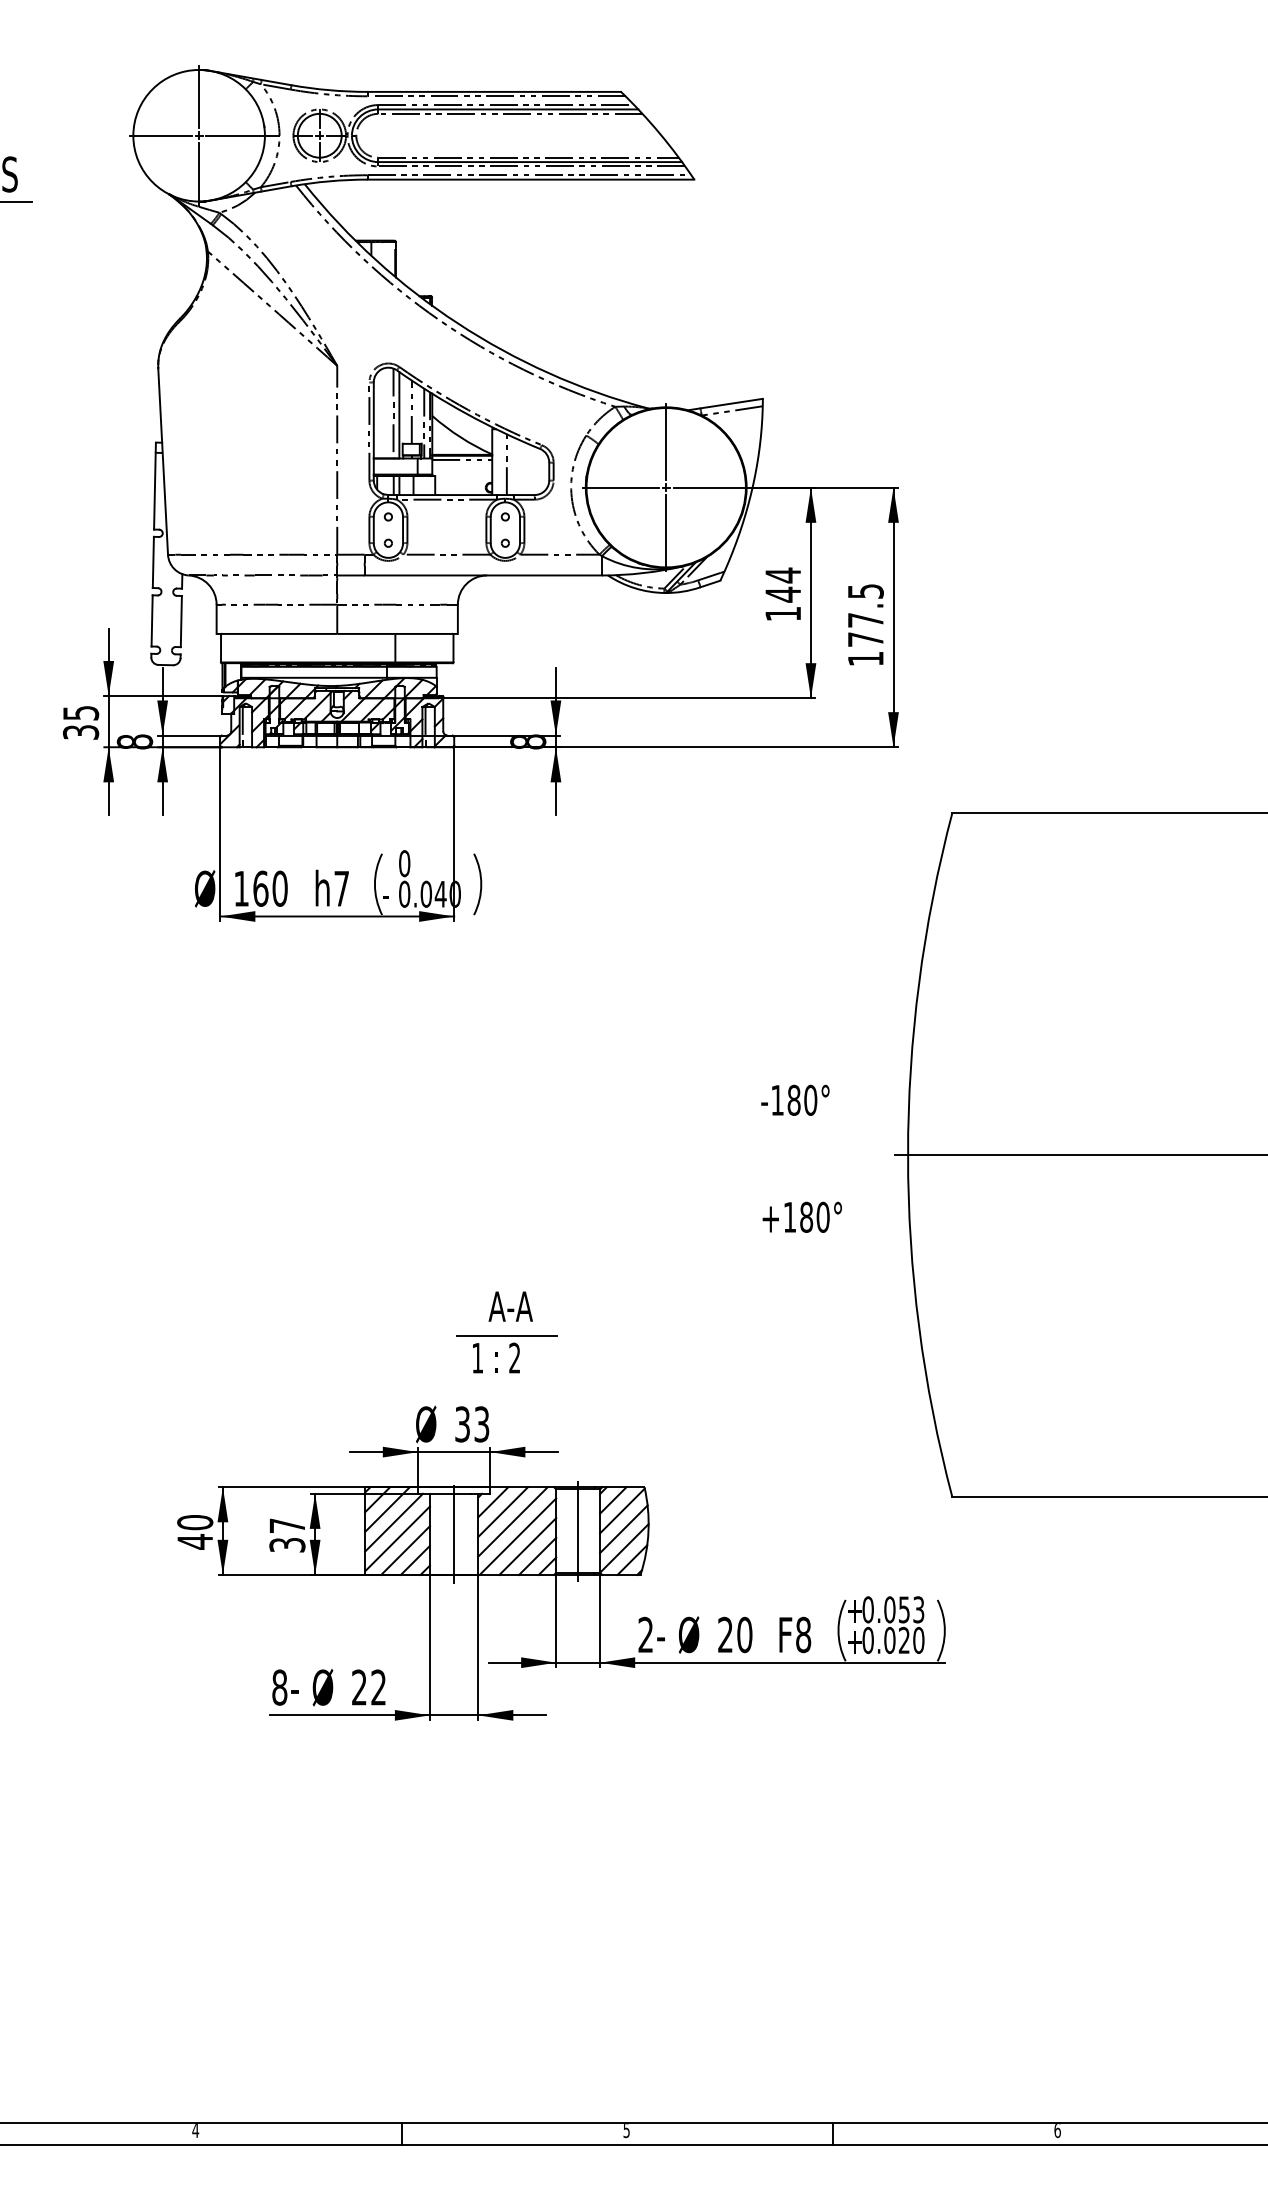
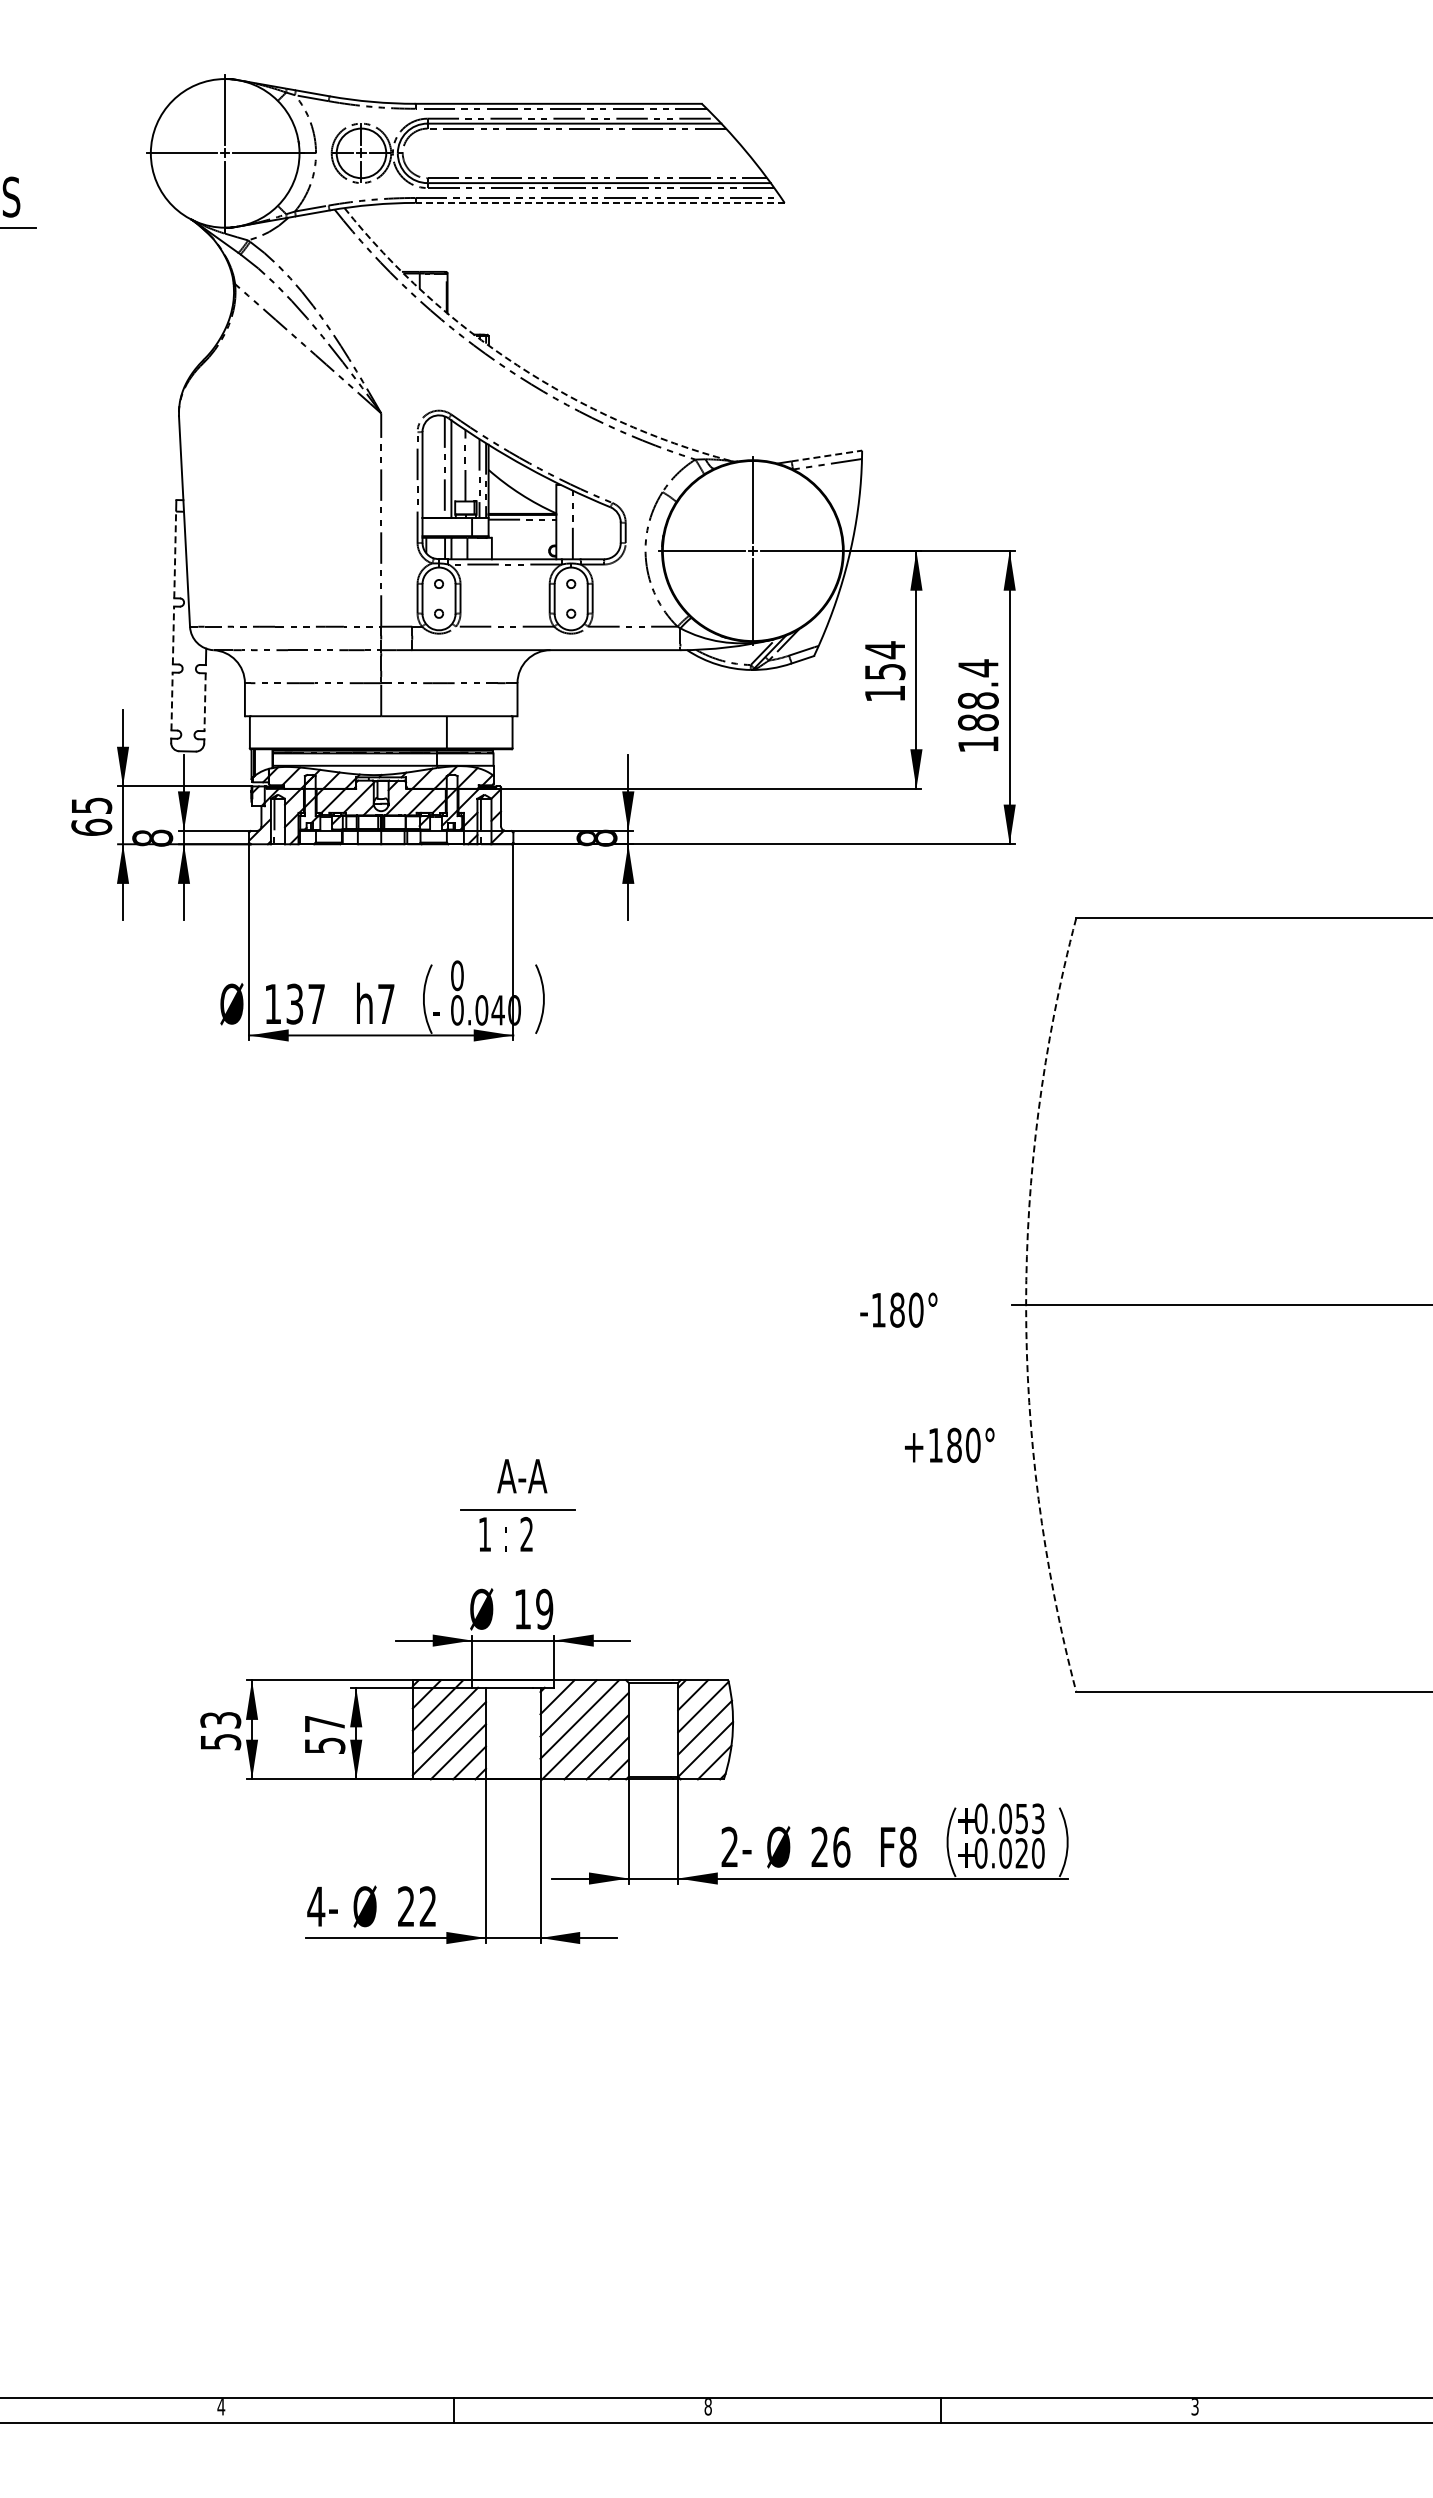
line: (531, 179) -> (600, 202), solid -> dashed
arc: (457, 323) -> (517, 365), solid -> dashed
line: (731, 403) -> (826, 455), solid -> dashed
line: (155, 490) -> (175, 554), solid -> dashed
line: (153, 562) -> (173, 635), solid -> dashed
text: (783, 595) -> (885, 672), 144 -> 154
text: (865, 615) -> (978, 695), 177.5 -> 188.4
line: (152, 620) -> (172, 701), solid -> dashed
line: (181, 621) -> (205, 702), solid -> dashed
text: (80, 731) -> (91, 826), 35 -> 65
text: (270, 888) -> (305, 1003), 160 -> 137
text: (795, 1099) -> (898, 1309), moved
arc: (908, 1155) -> (1026, 1305), solid -> dashed
text: (802, 1216) -> (949, 1444), moved
part: (506, 1332) -> (517, 1505), moved
text: (472, 1423) -> (533, 1608), 33 -> 19
line: (578, 1530) -> (653, 1729), removed
text: (194, 1532) -> (220, 1731), 40 -> 53
line: (454, 1534) -> (513, 1733), removed
text: (287, 1544) -> (324, 1745), 37 -> 57
text: (744, 1634) -> (841, 1846), 20 -> 26
text: (279, 1687) -> (316, 1906), 8- -> 4-
text: (626, 2130) -> (707, 2407), 5 -> 8
text: (1057, 2130) -> (1194, 2407), 6 -> 3

